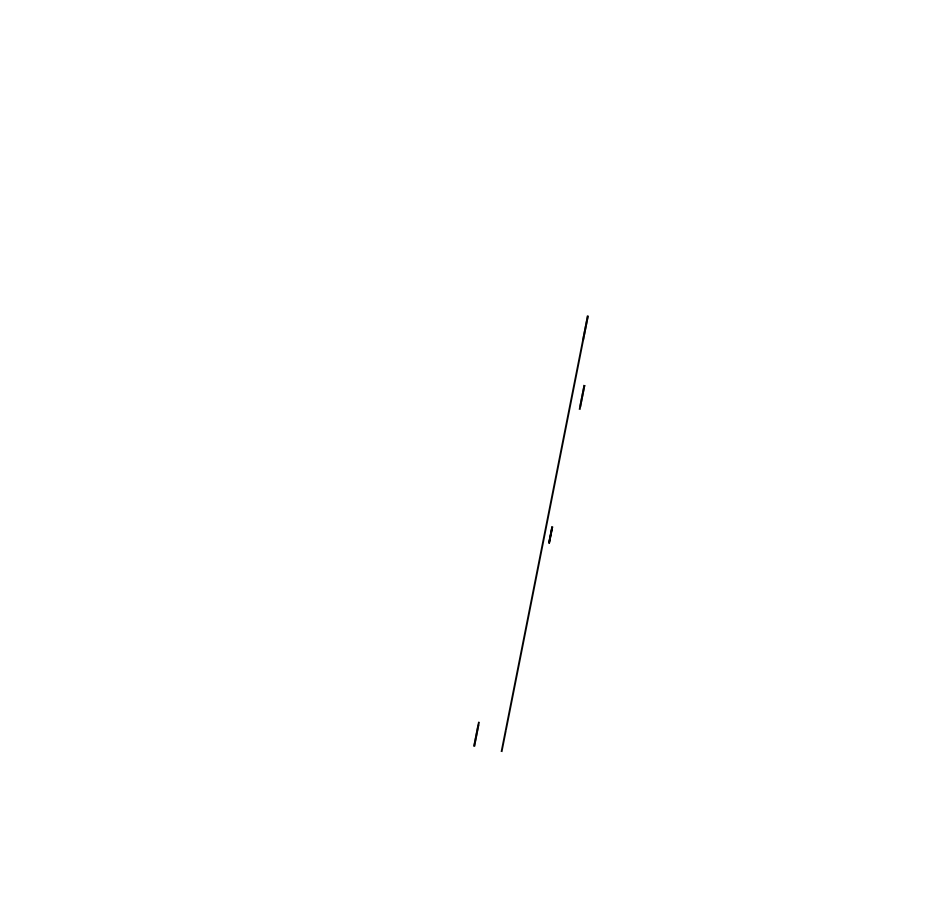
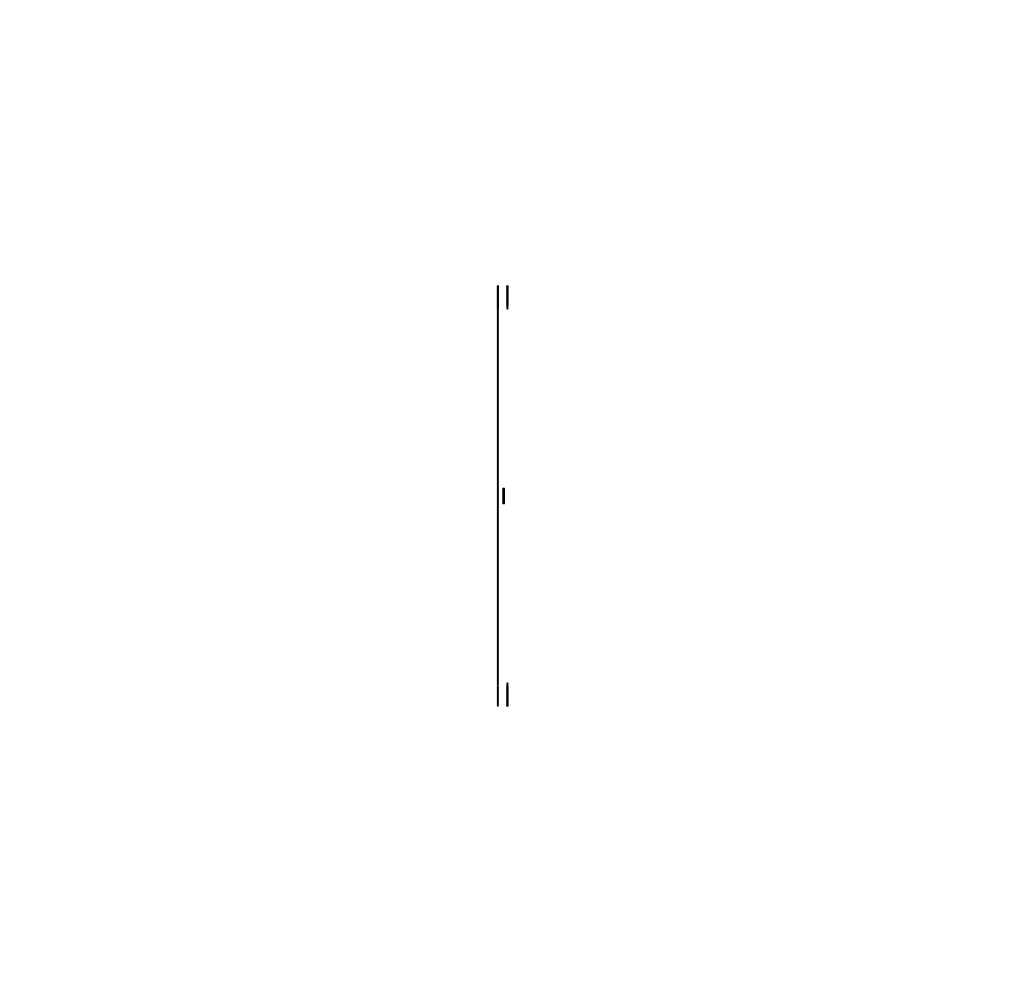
line: (582, 397) -> (507, 297), moved
line: (476, 734) -> (507, 694), moved

